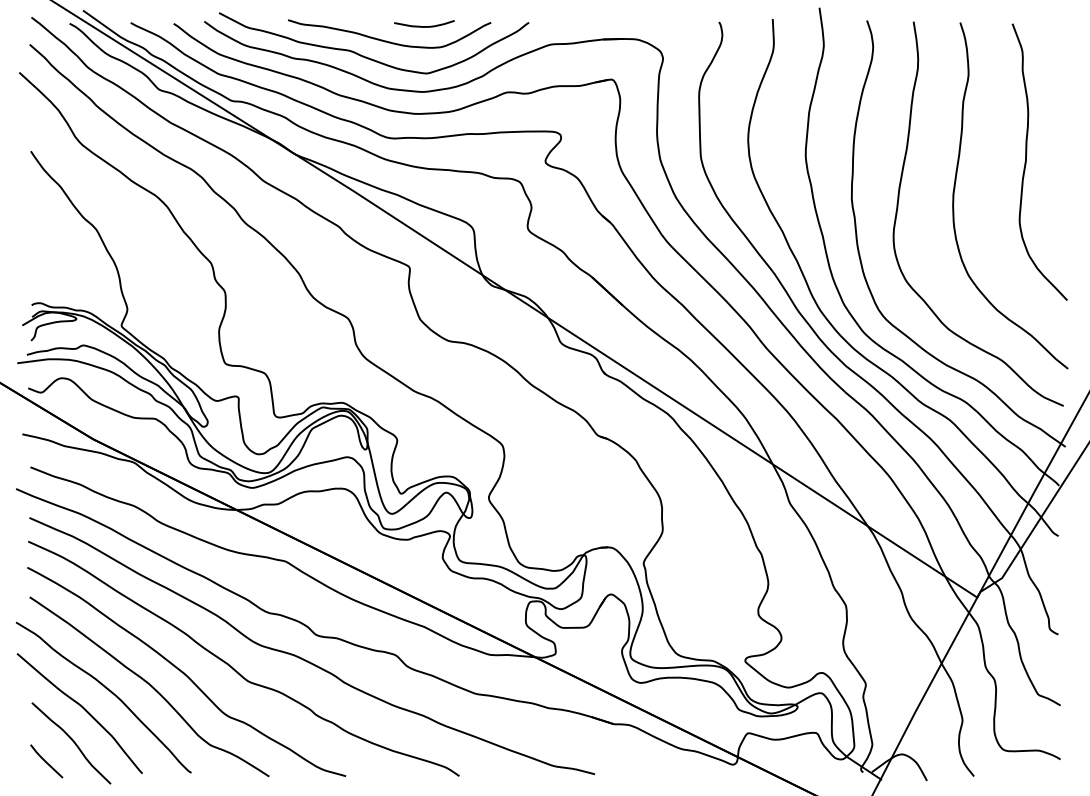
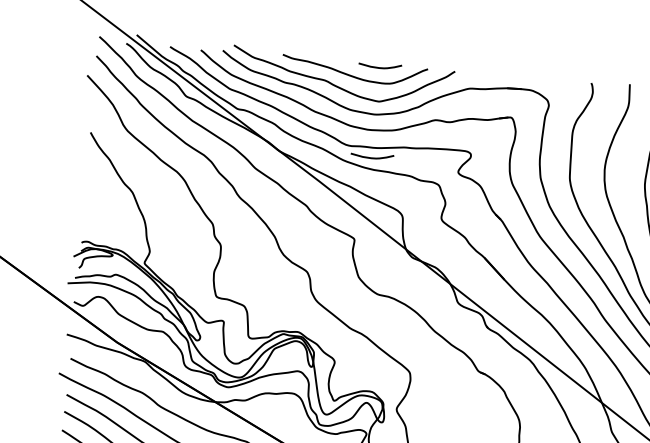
curve: (424, 152) -> (372, 157), added

